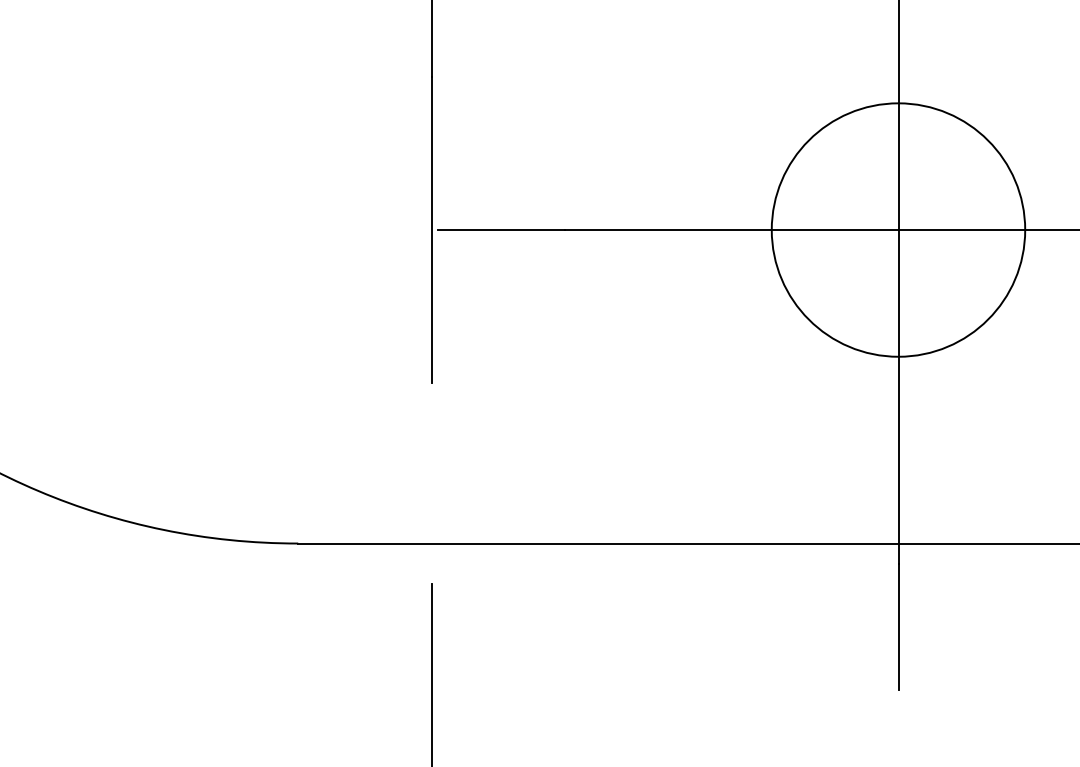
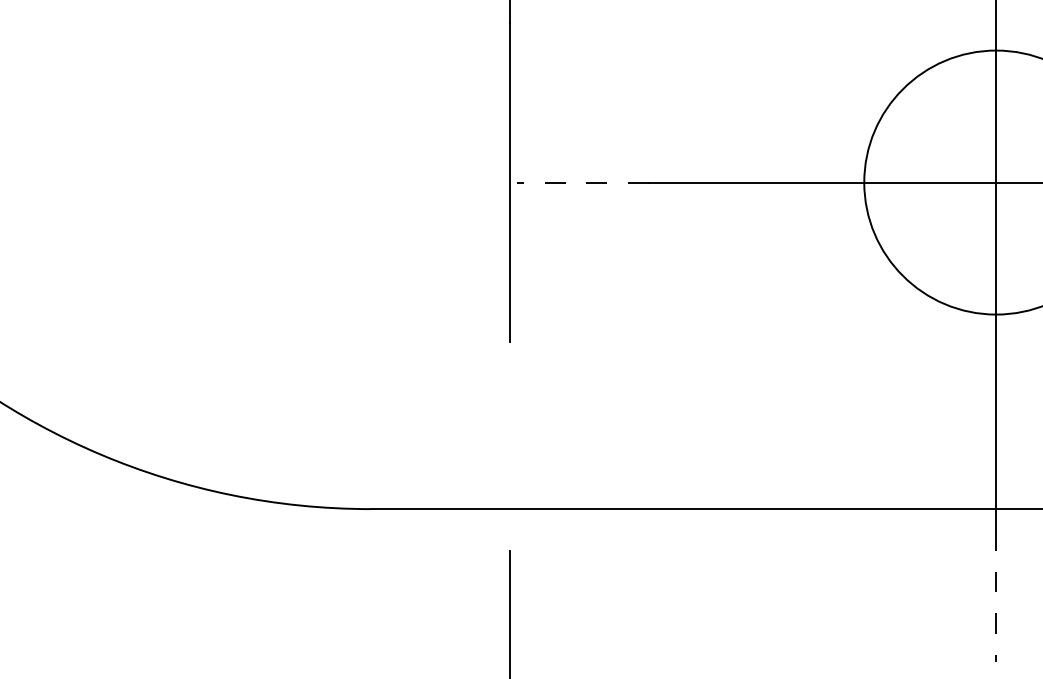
line: (501, 230) -> (582, 183), solid -> dashed
line: (898, 627) -> (996, 596), solid -> dashed

